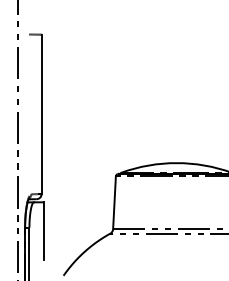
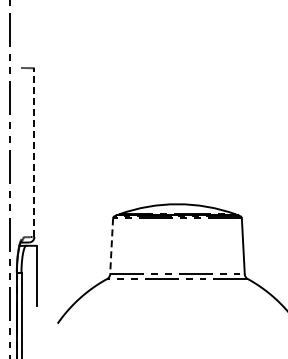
line: (41, 114) -> (34, 152), solid -> dashed
line: (114, 202) -> (111, 246), solid -> dashed

